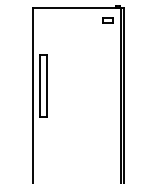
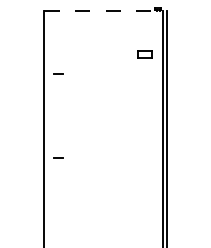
line: (79, 8) -> (106, 11), solid -> dashed
part: (107, 20) -> (144, 54), moved
line: (39, 85) -> (53, 115), removed
line: (46, 85) -> (62, 115), removed

